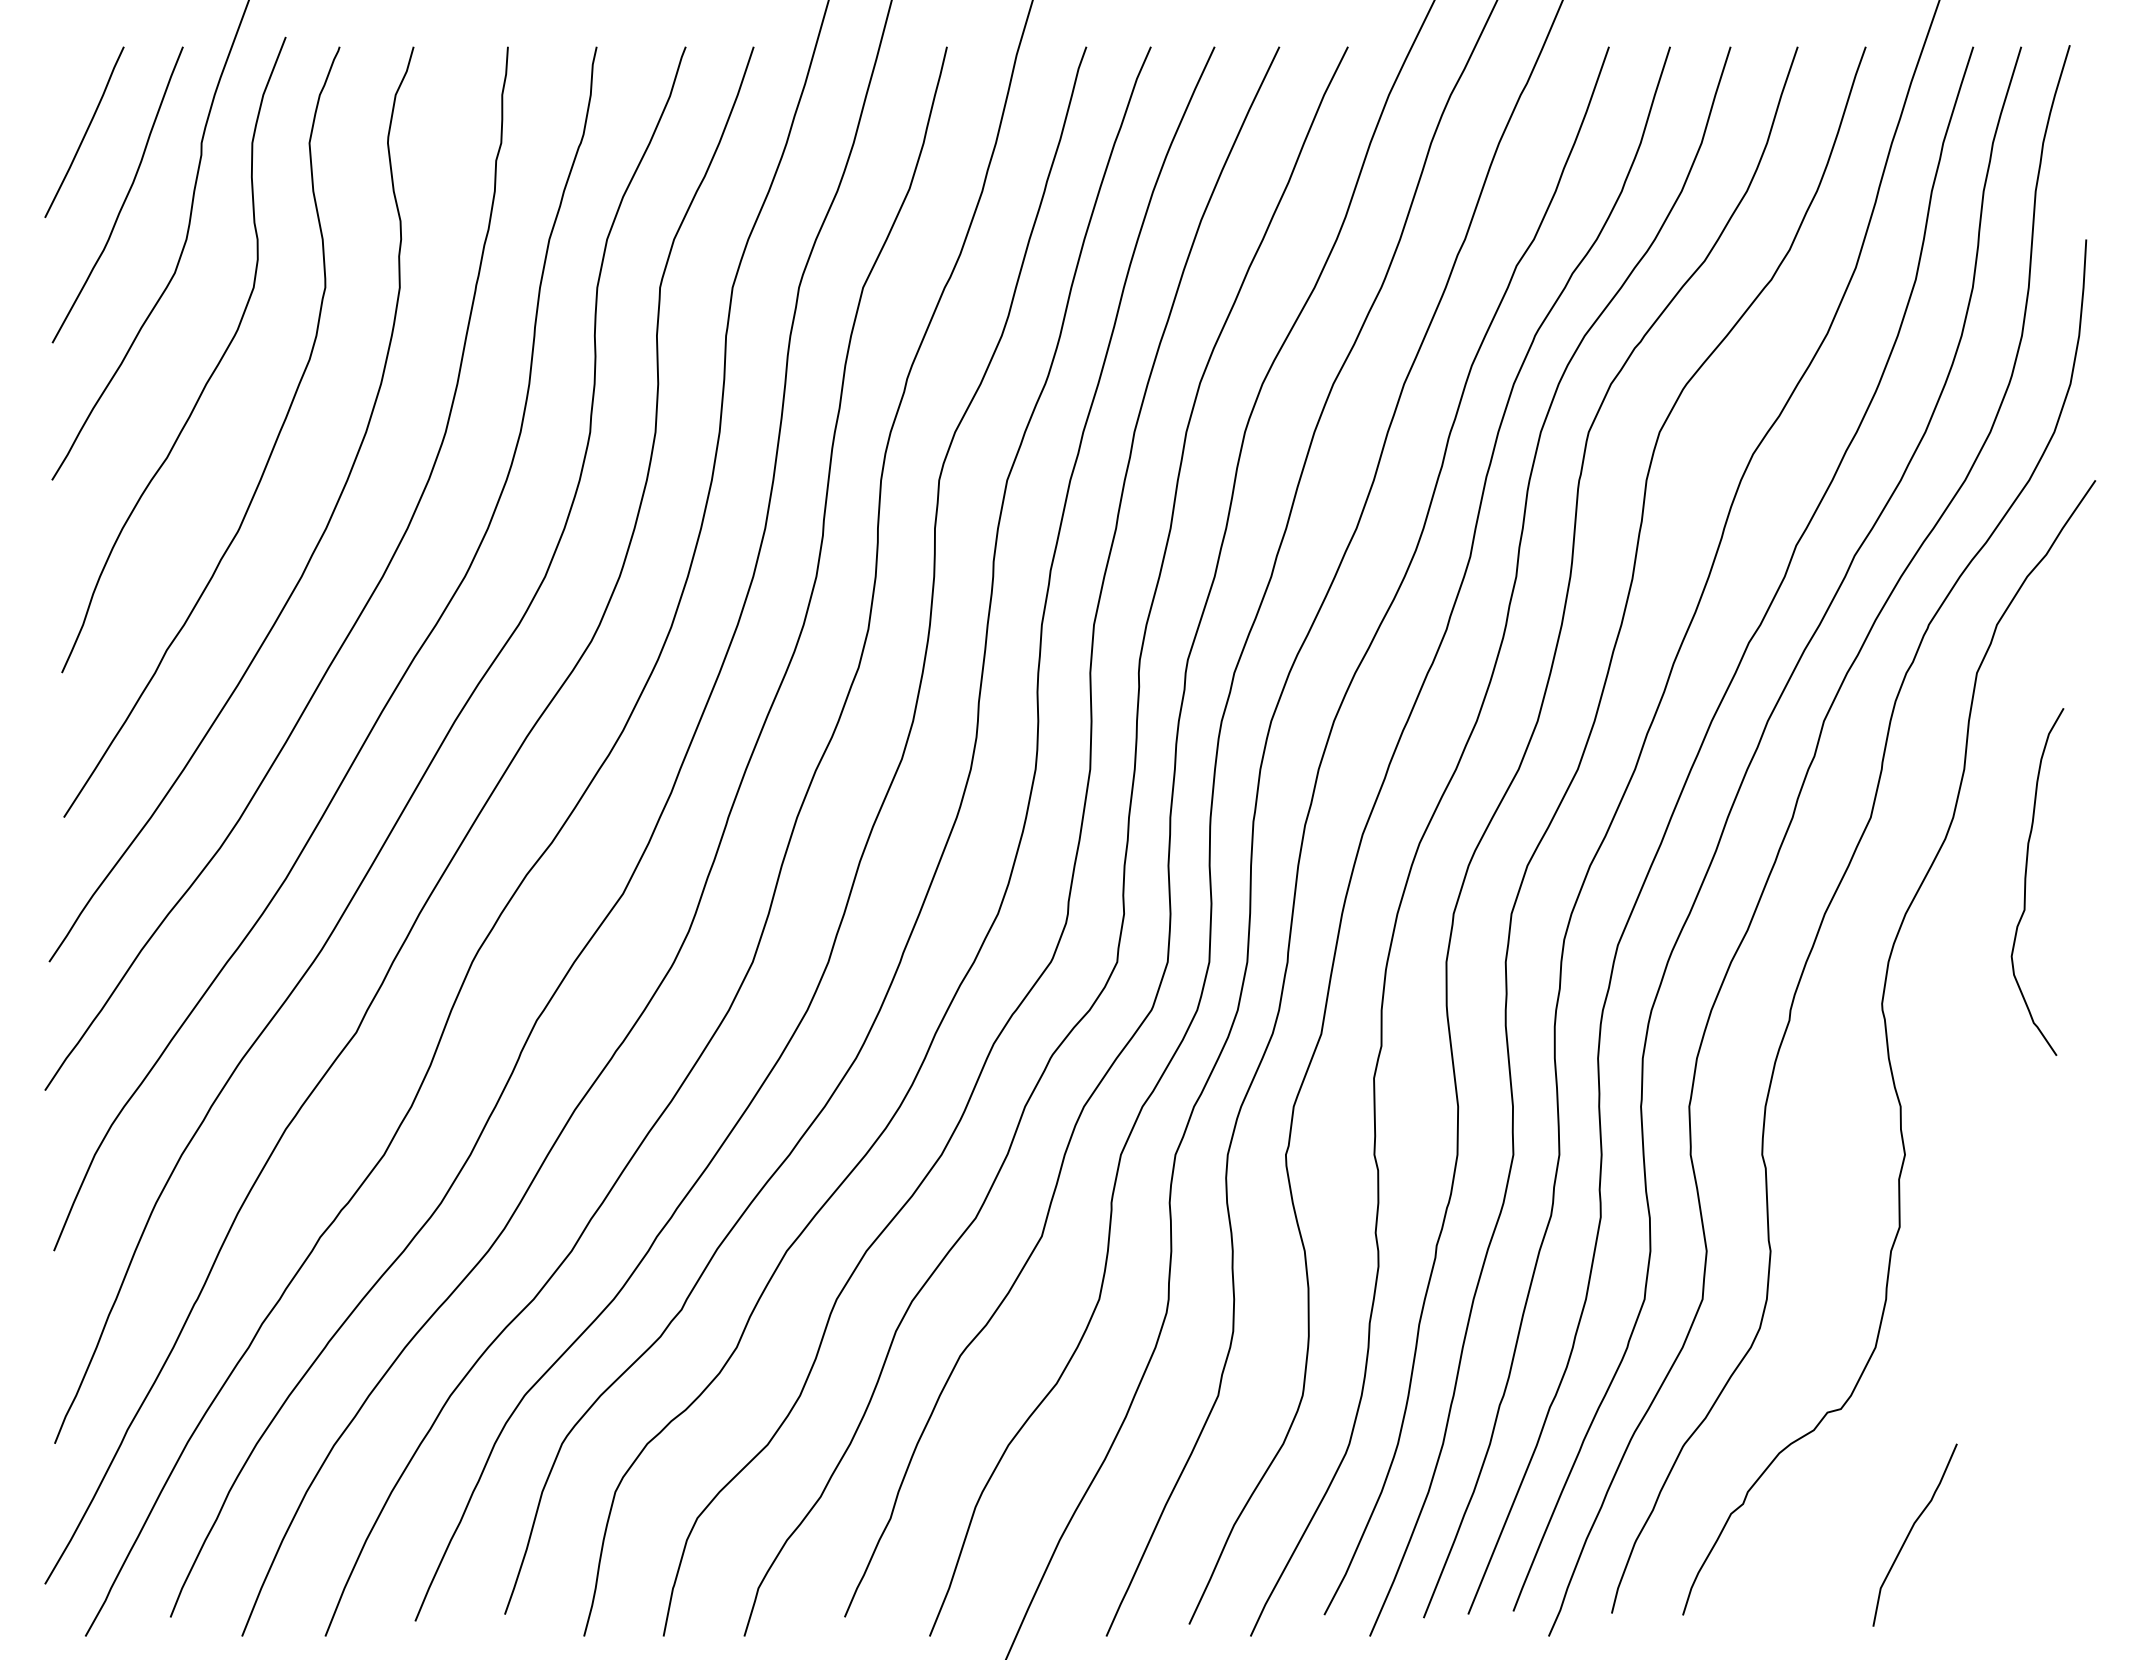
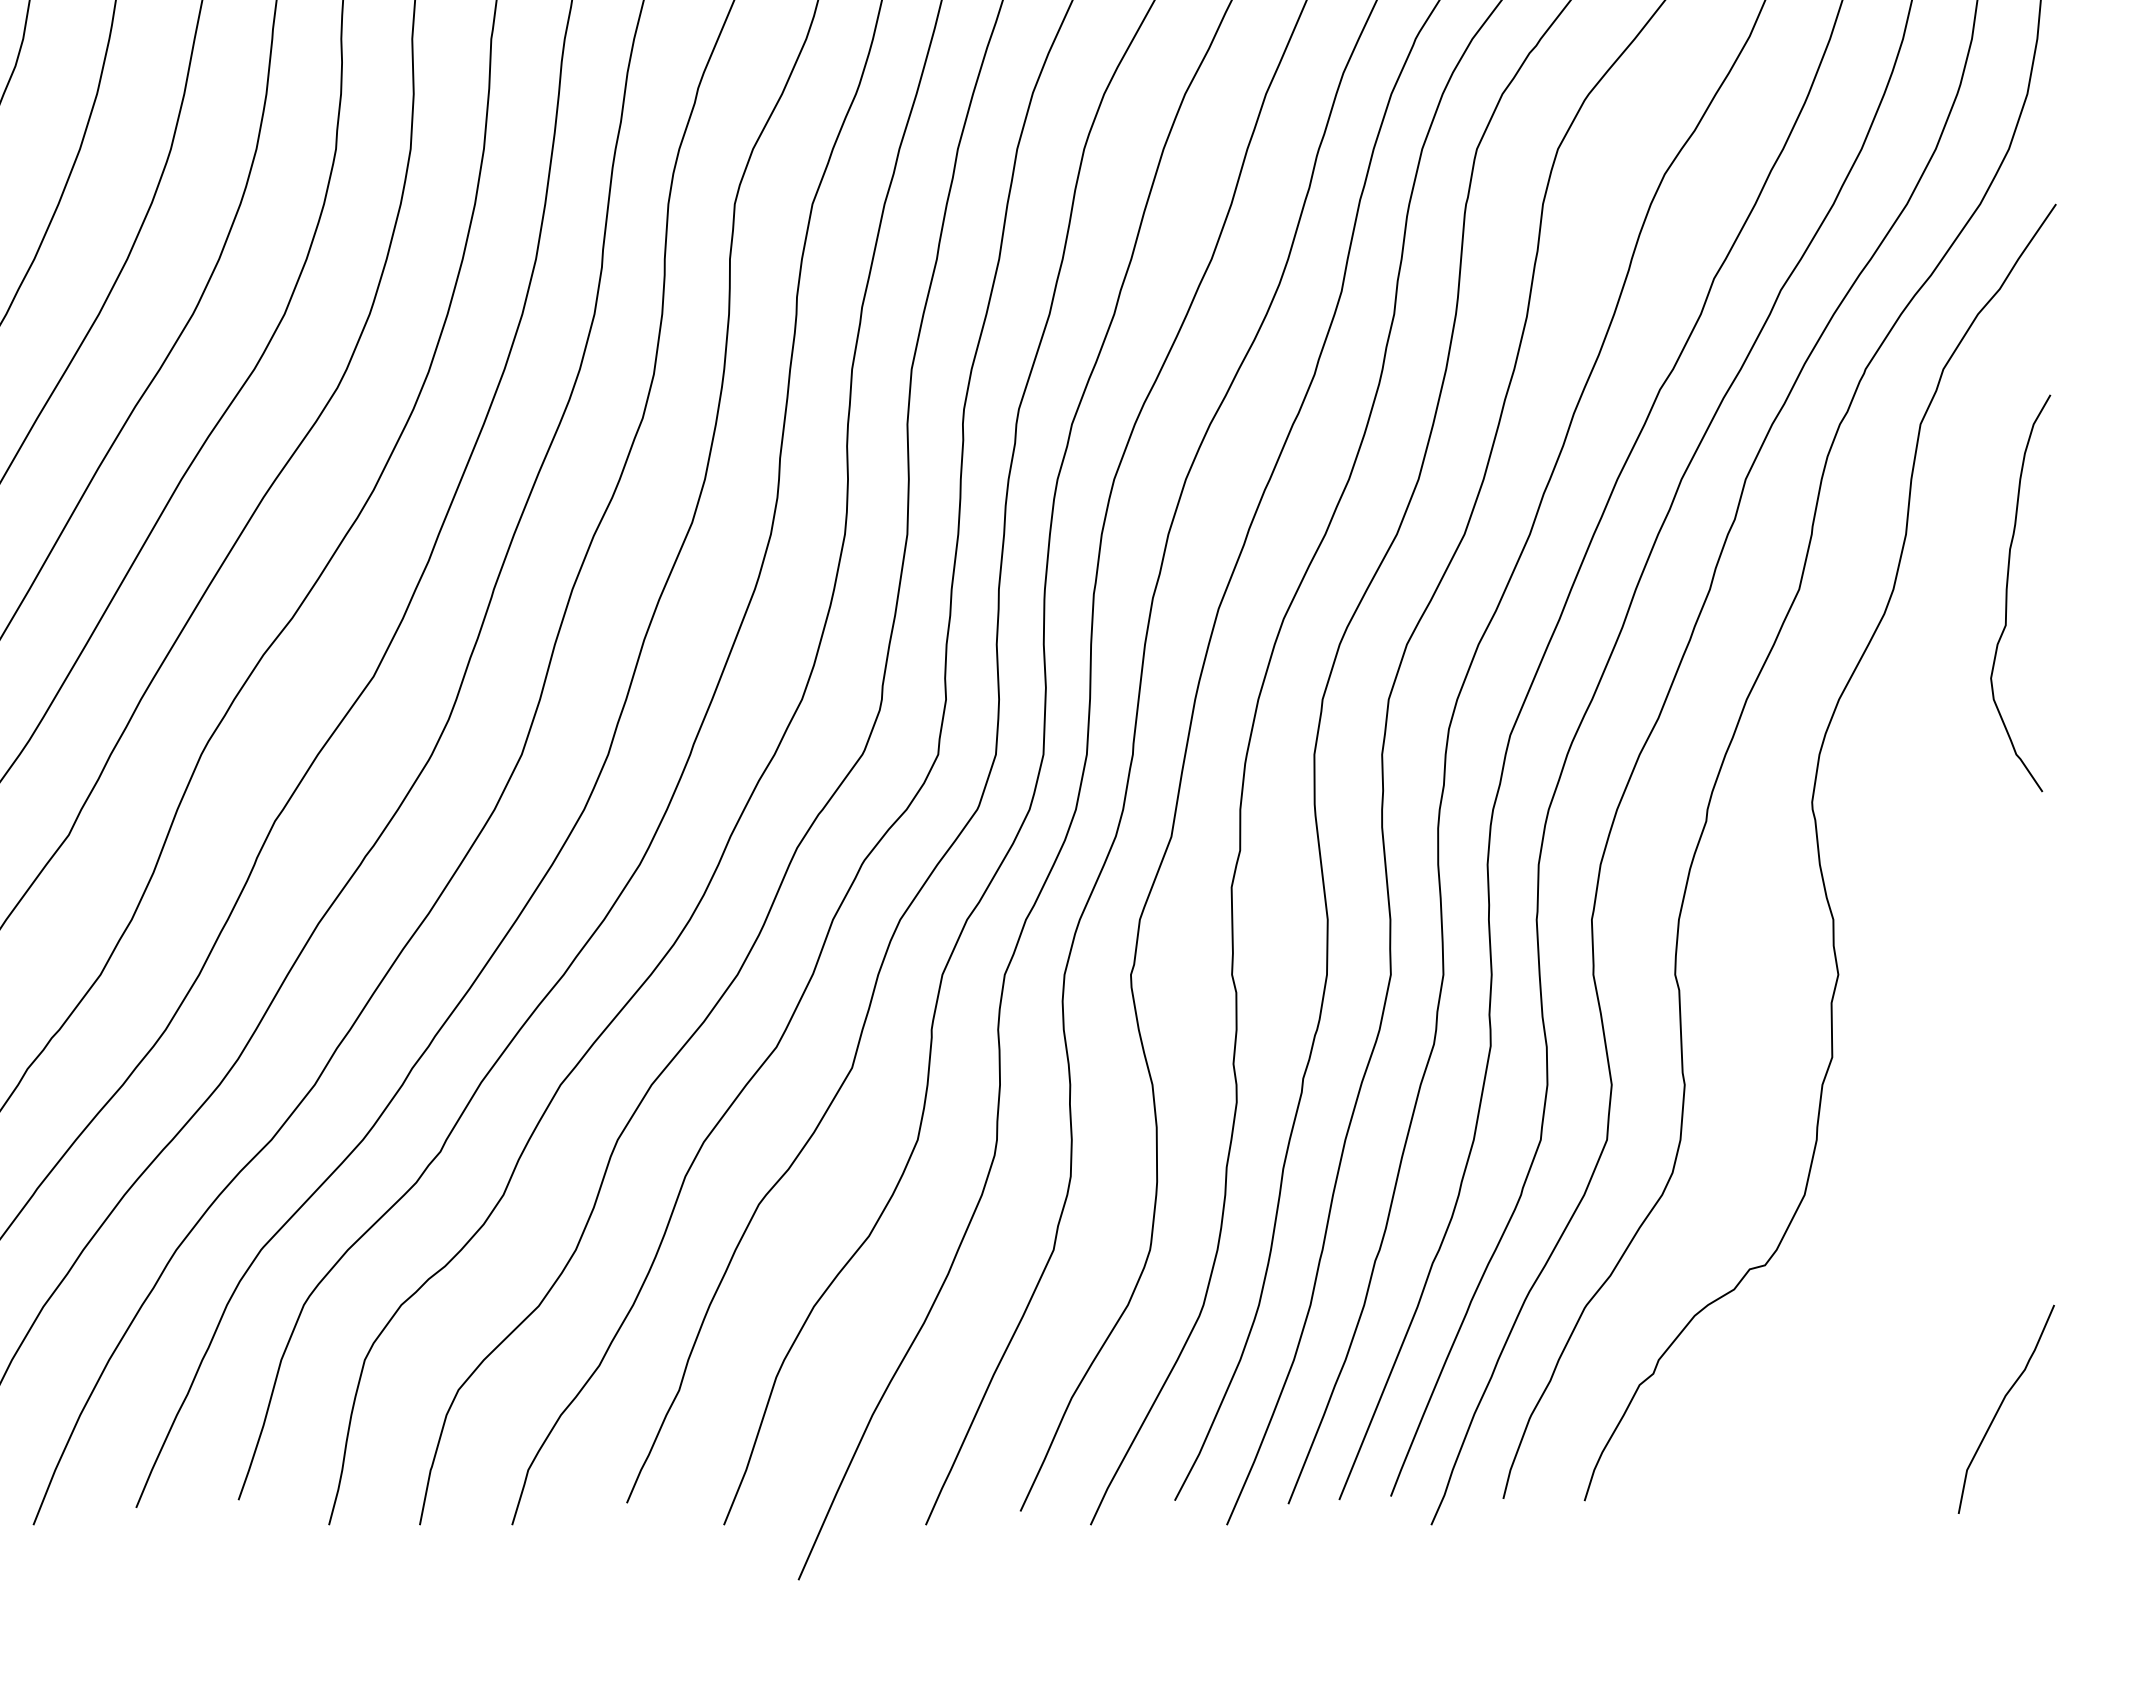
curve: (2026, 881) -> (2007, 592), moved
curve: (1910, 1533) -> (2001, 1407), moved

